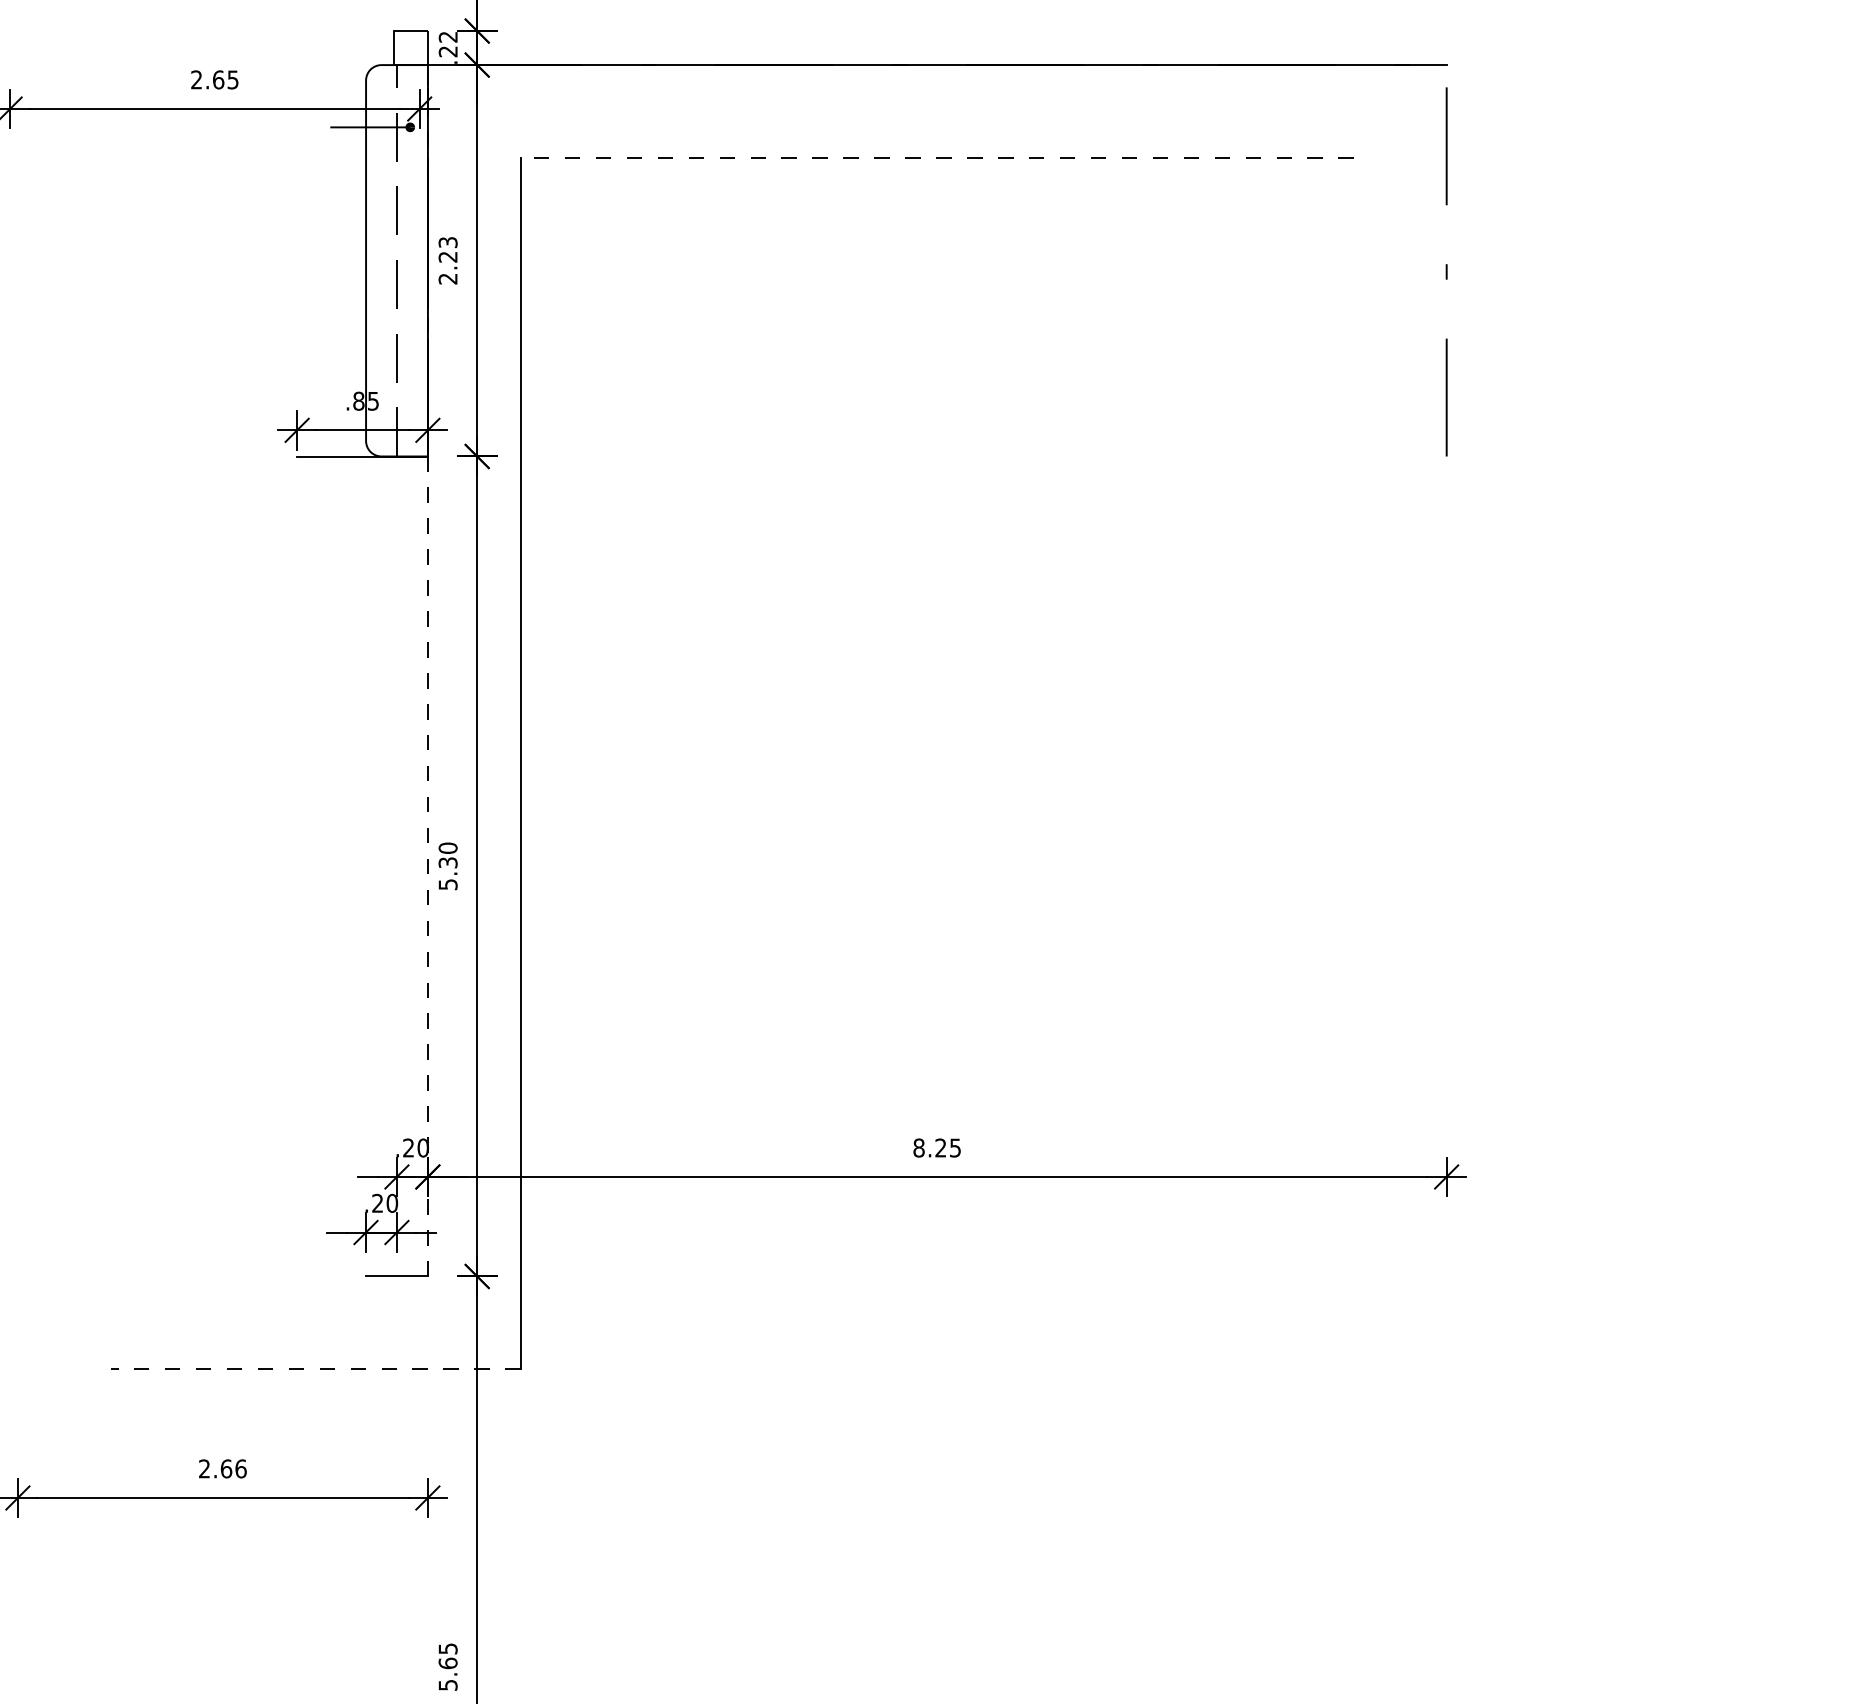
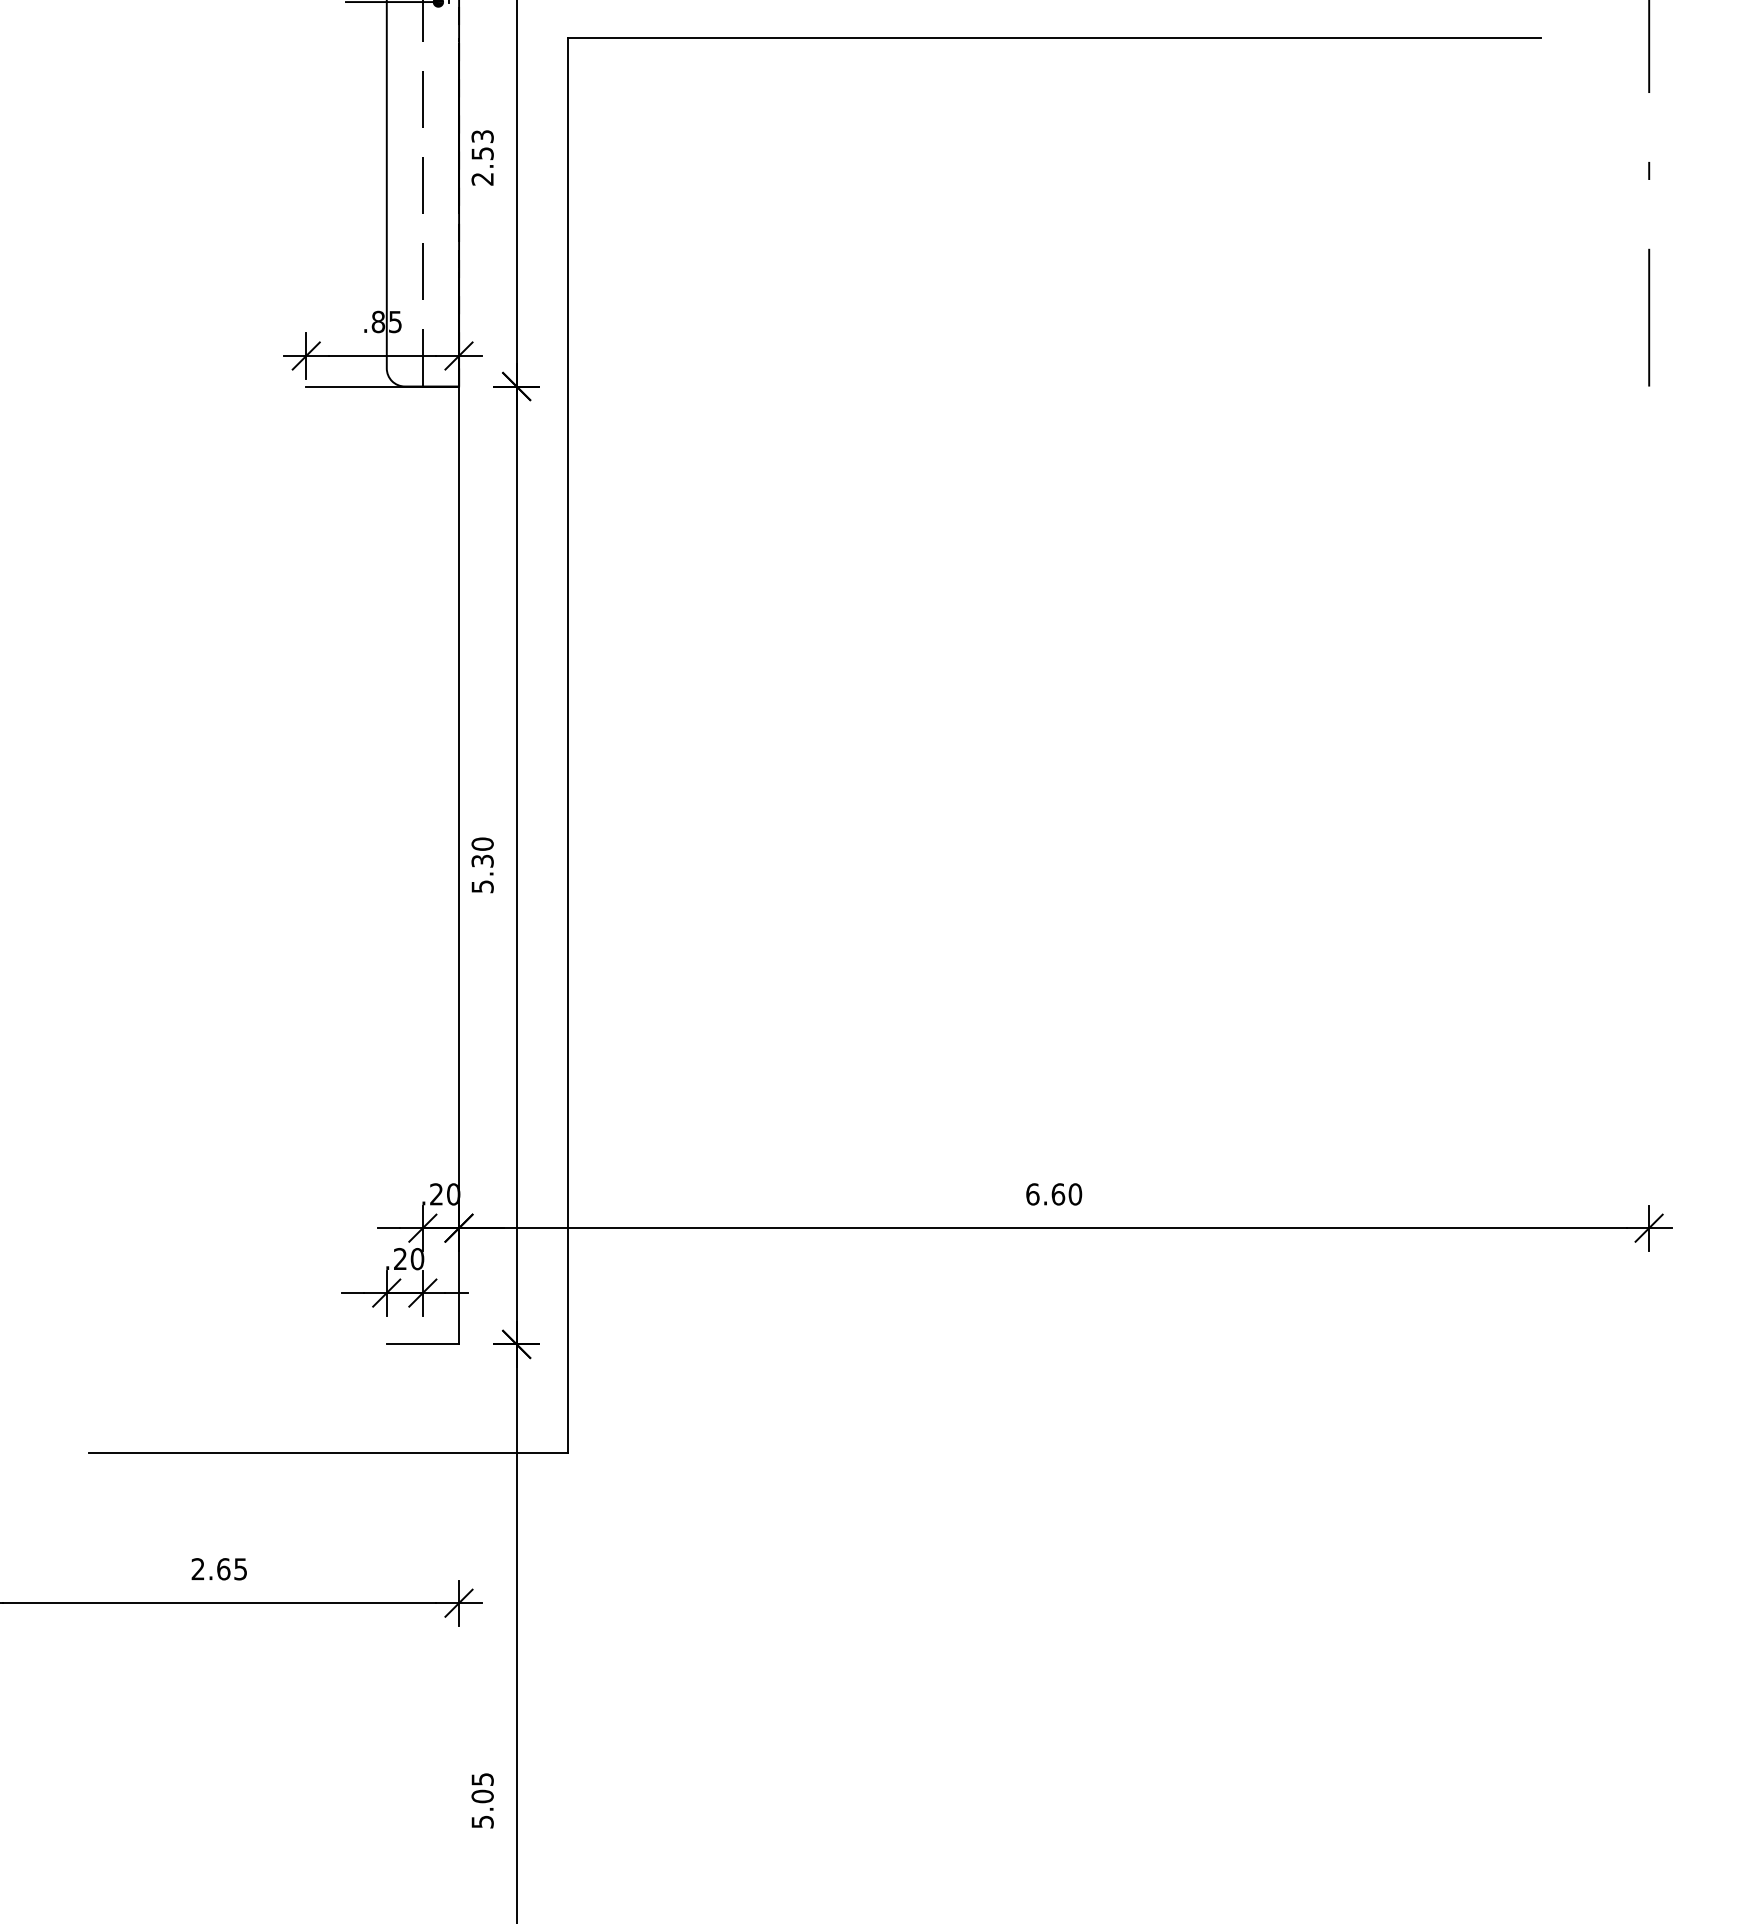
line: (937, 157) -> (1054, 37), dashed -> solid
text: (447, 256) -> (481, 152), 2.23 -> 2.53
line: (427, 866) -> (458, 865), dashed -> solid
text: (937, 1147) -> (1054, 1193), 8.25 -> 6.60
line: (315, 1369) -> (327, 1453), dashed -> solid
text: (240, 1468) -> (240, 1568), 2.66 -> 2.65
text: (447, 1663) -> (481, 1796), 5.65 -> 5.05

